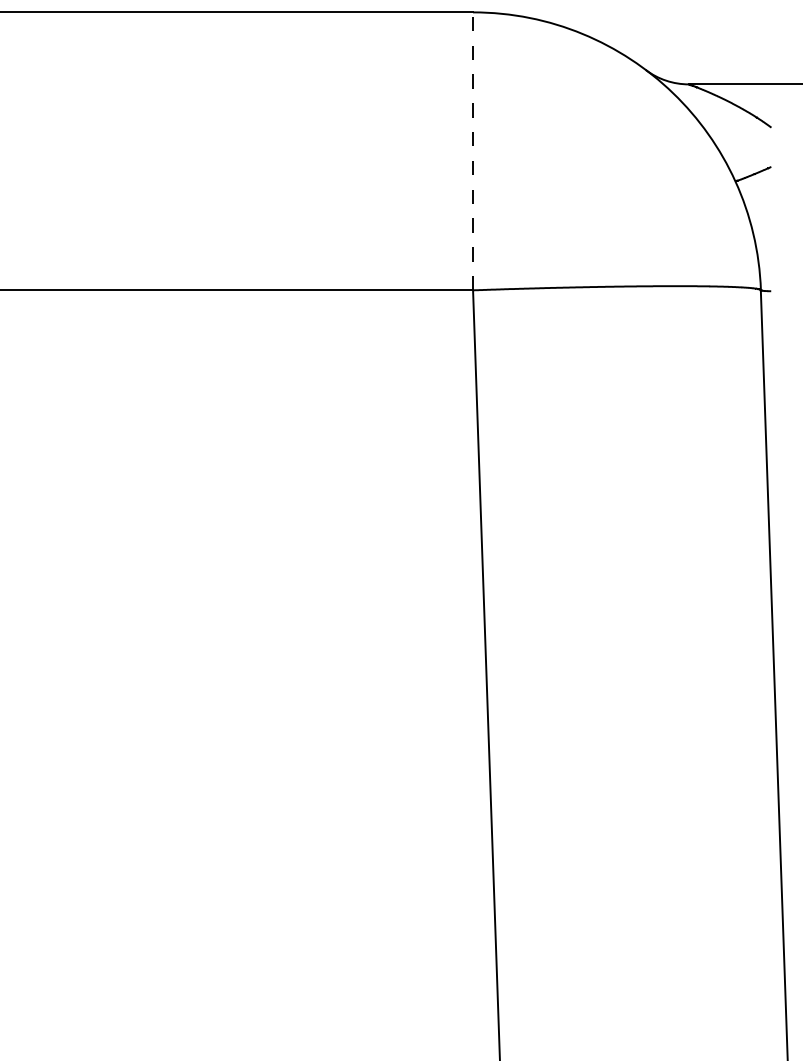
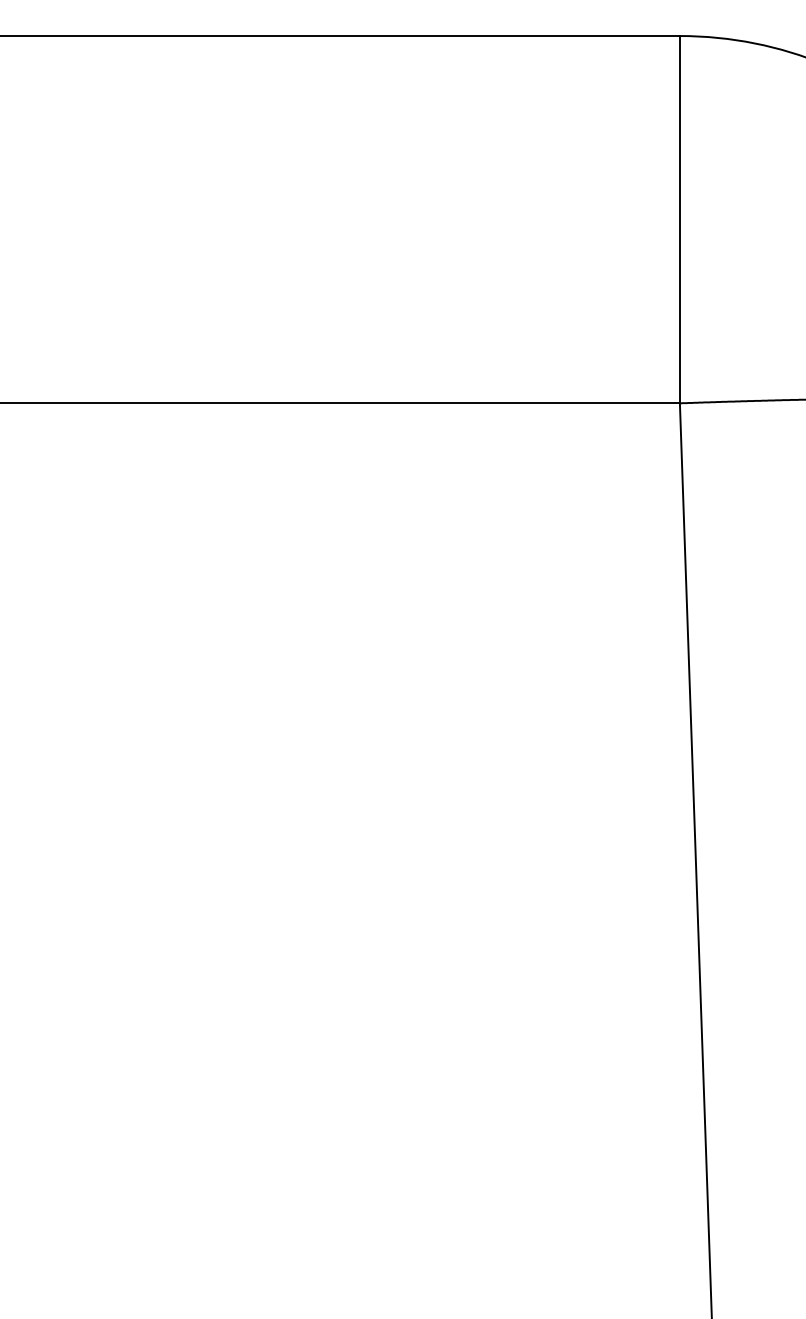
line: (473, 151) -> (680, 219), dashed -> solid

